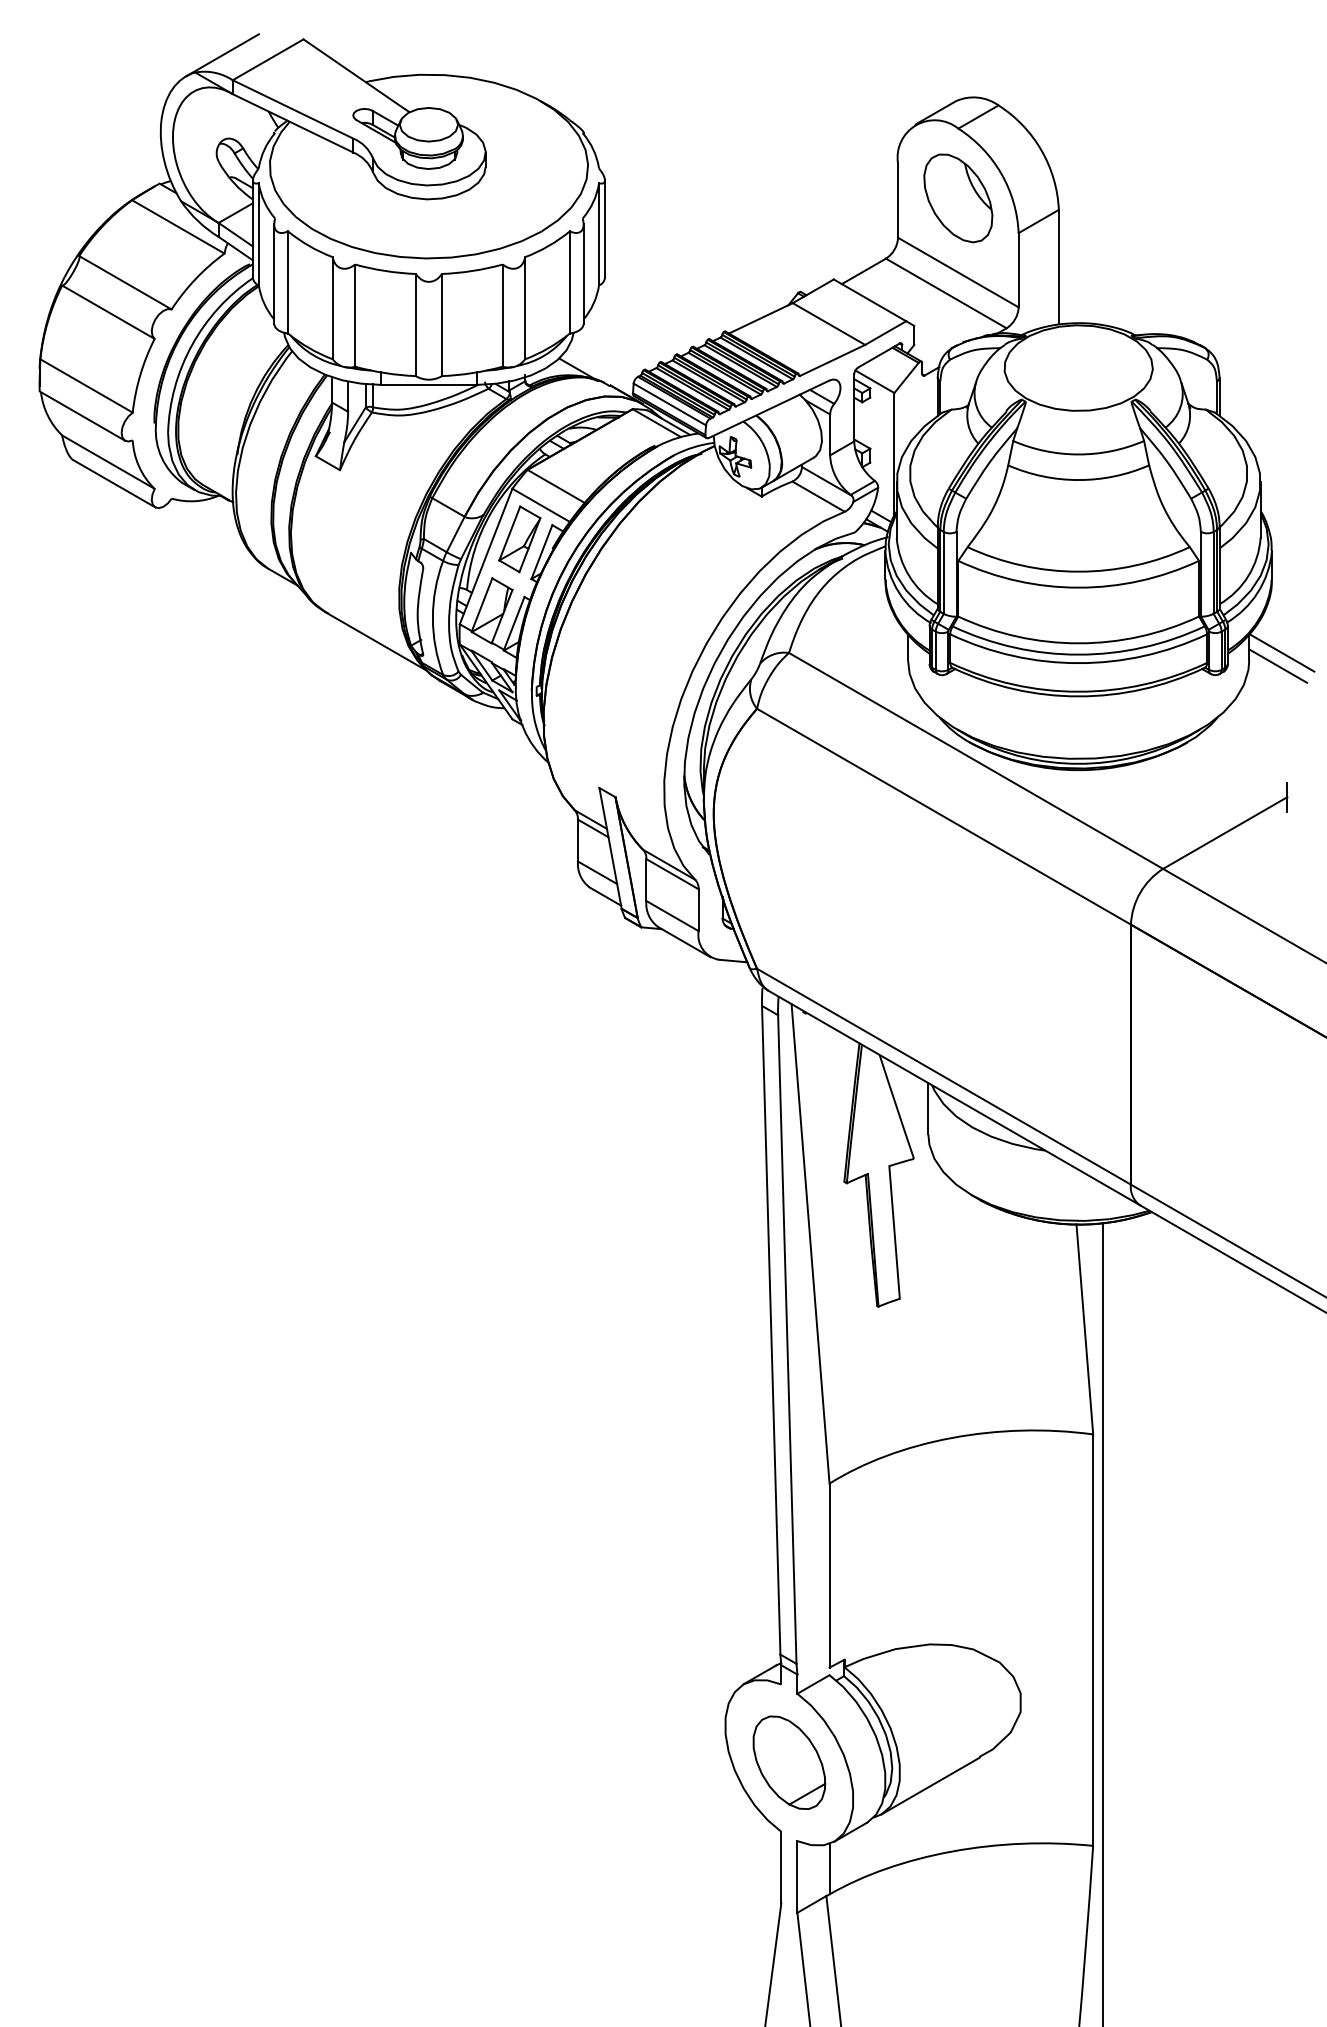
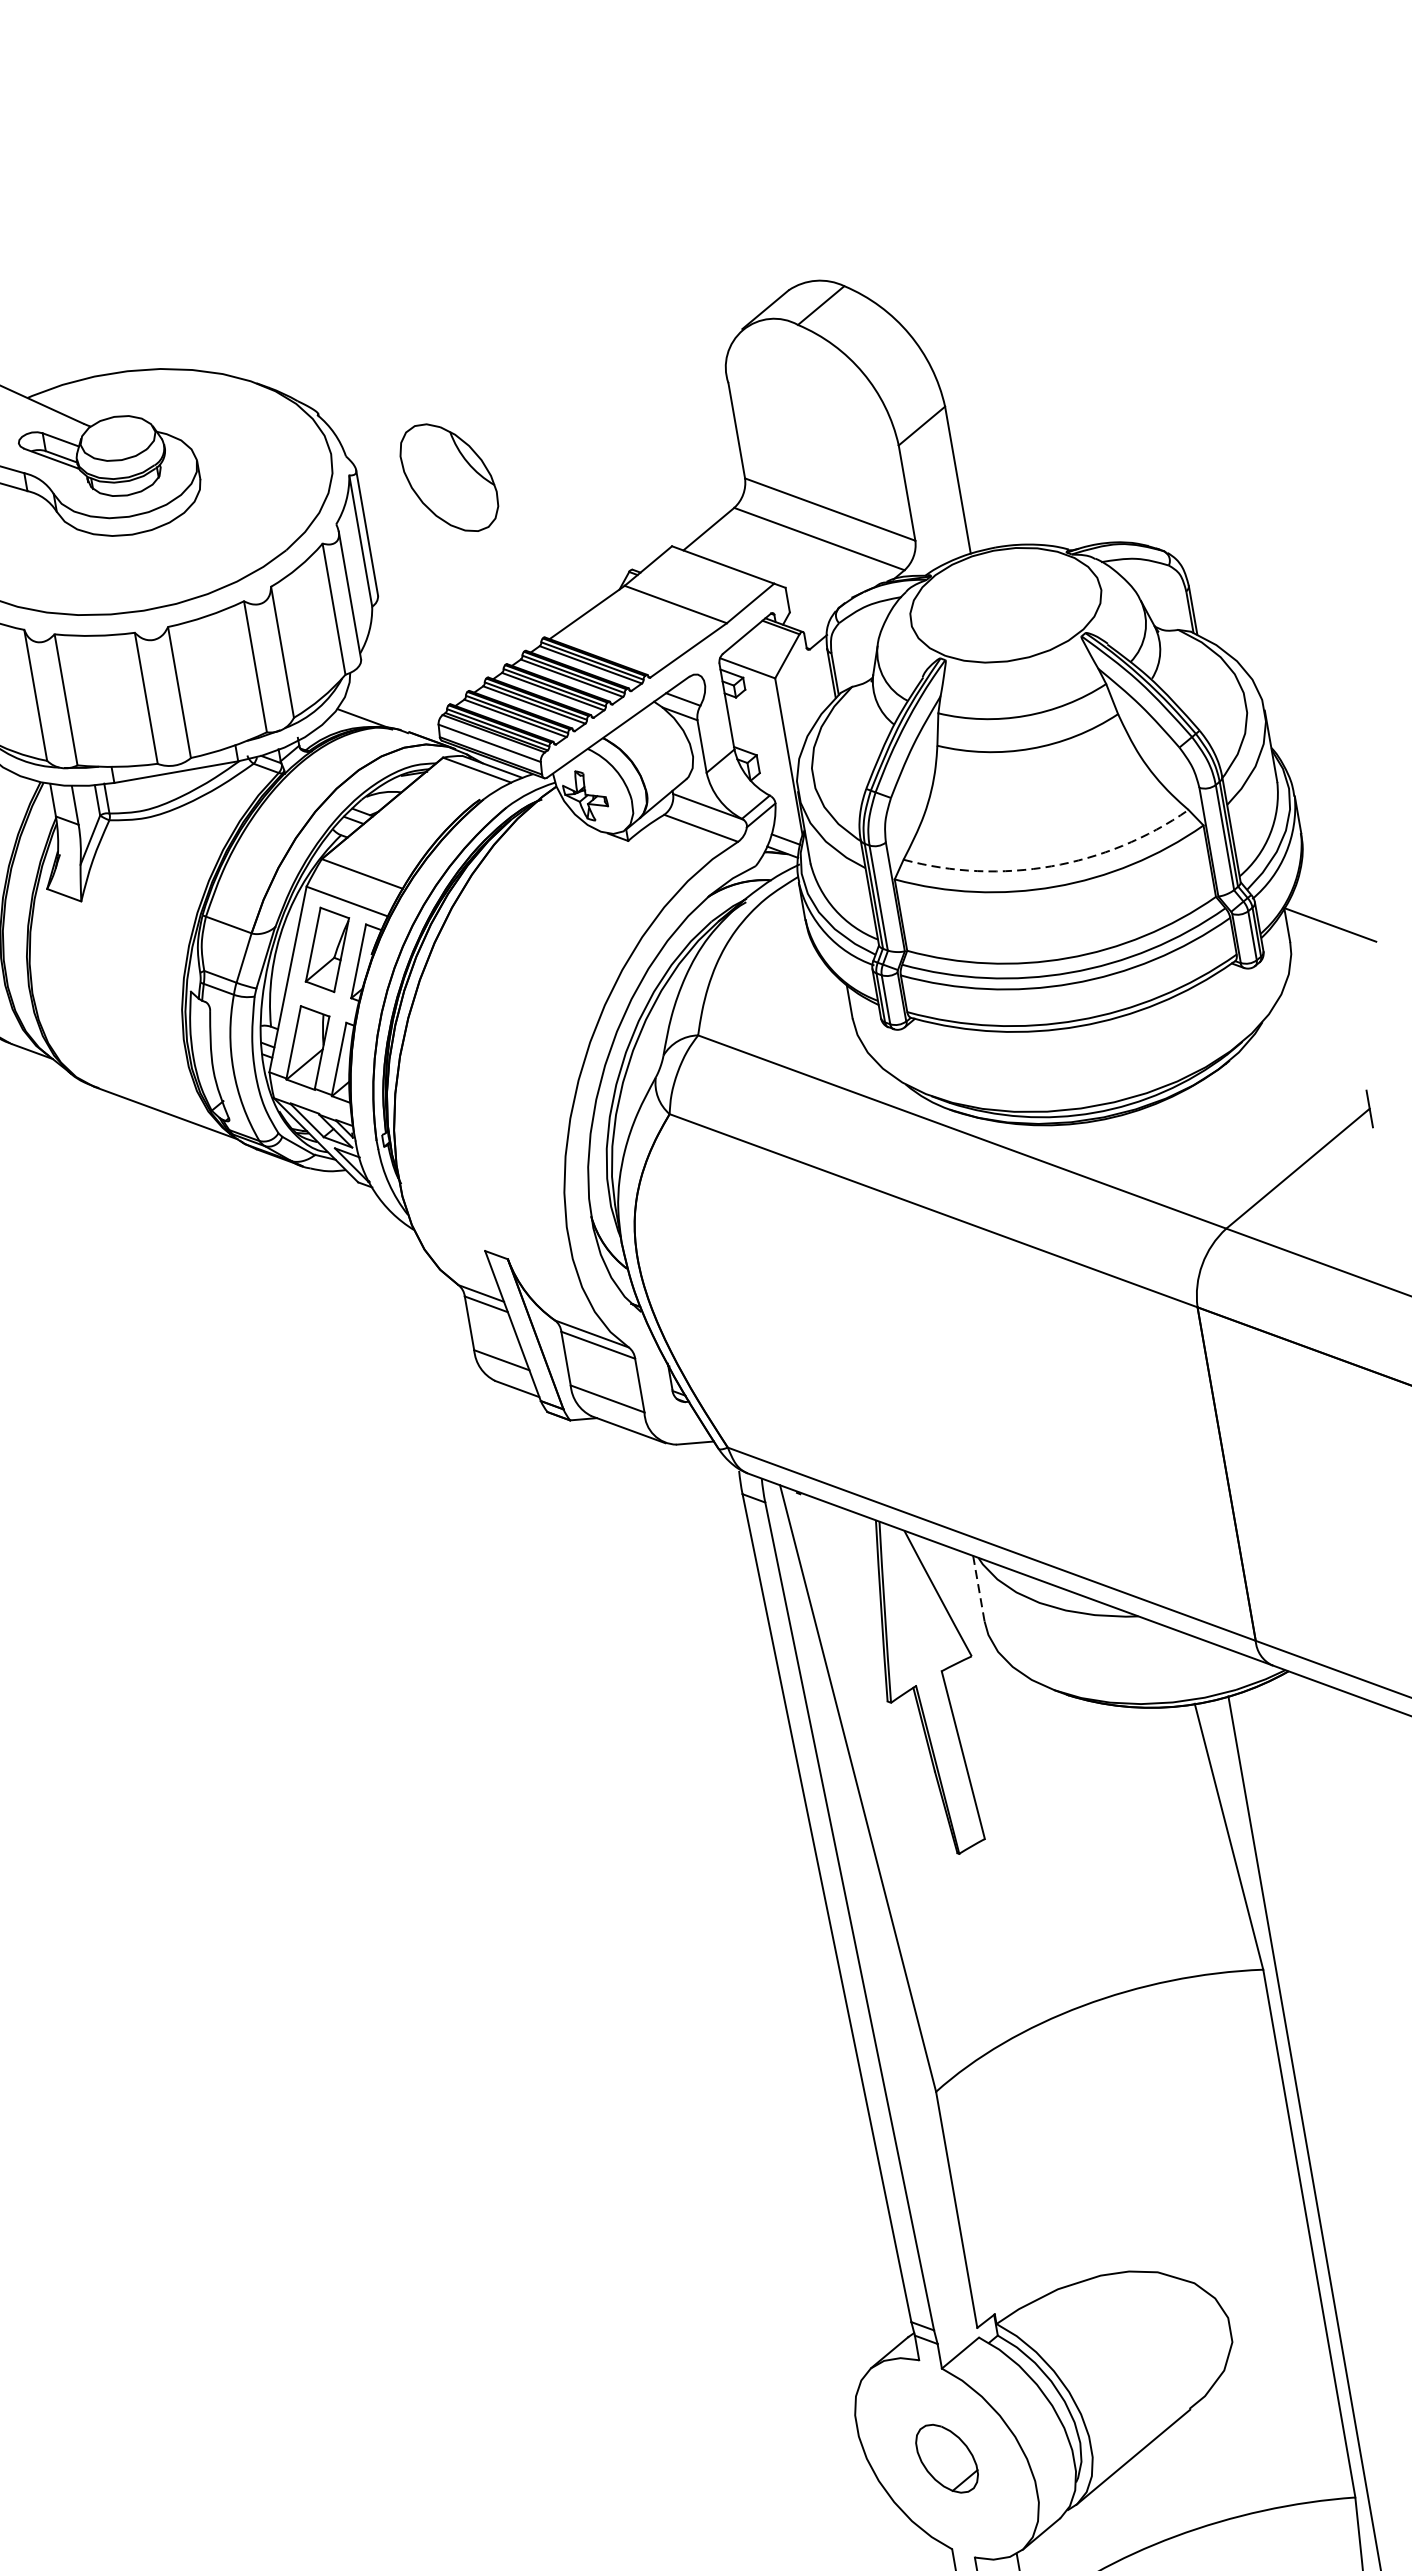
part: (958, 198) -> (449, 478), moved
arc: (1078, 571) -> (1051, 866), solid -> dashed
line: (1278, 665) -> (1328, 941), removed
line: (928, 1108) -> (979, 1588), solid -> dashed
part: (789, 1762) -> (947, 2458), size x0.6

